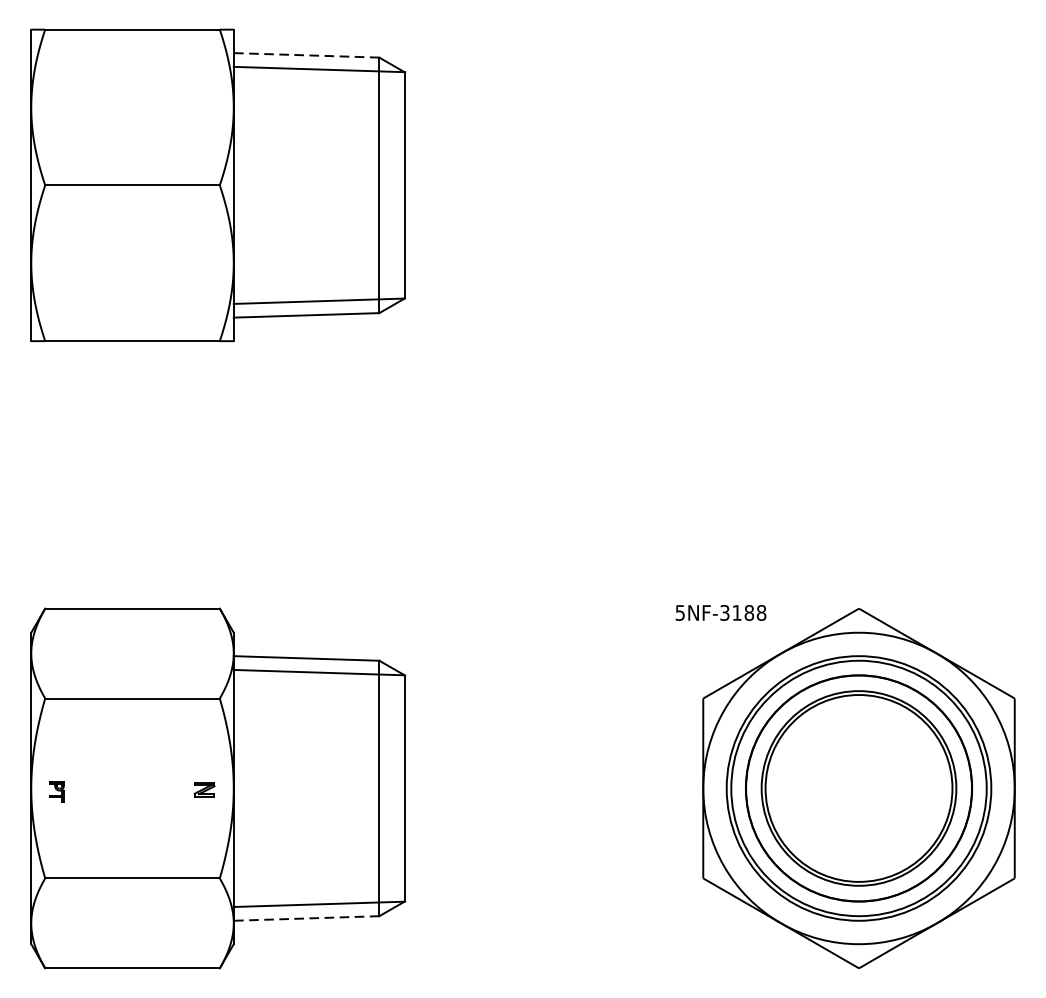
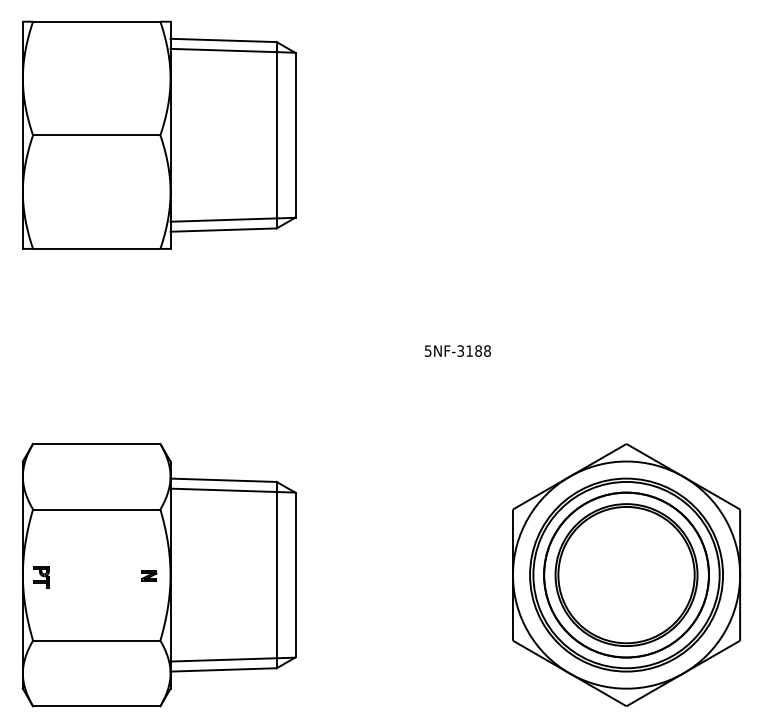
line: (306, 55) -> (223, 40), dashed -> solid
text: (720, 612) -> (457, 350), moved
part: (56, 791) -> (41, 577), size x1.43
line: (306, 917) -> (223, 669), dashed -> solid

